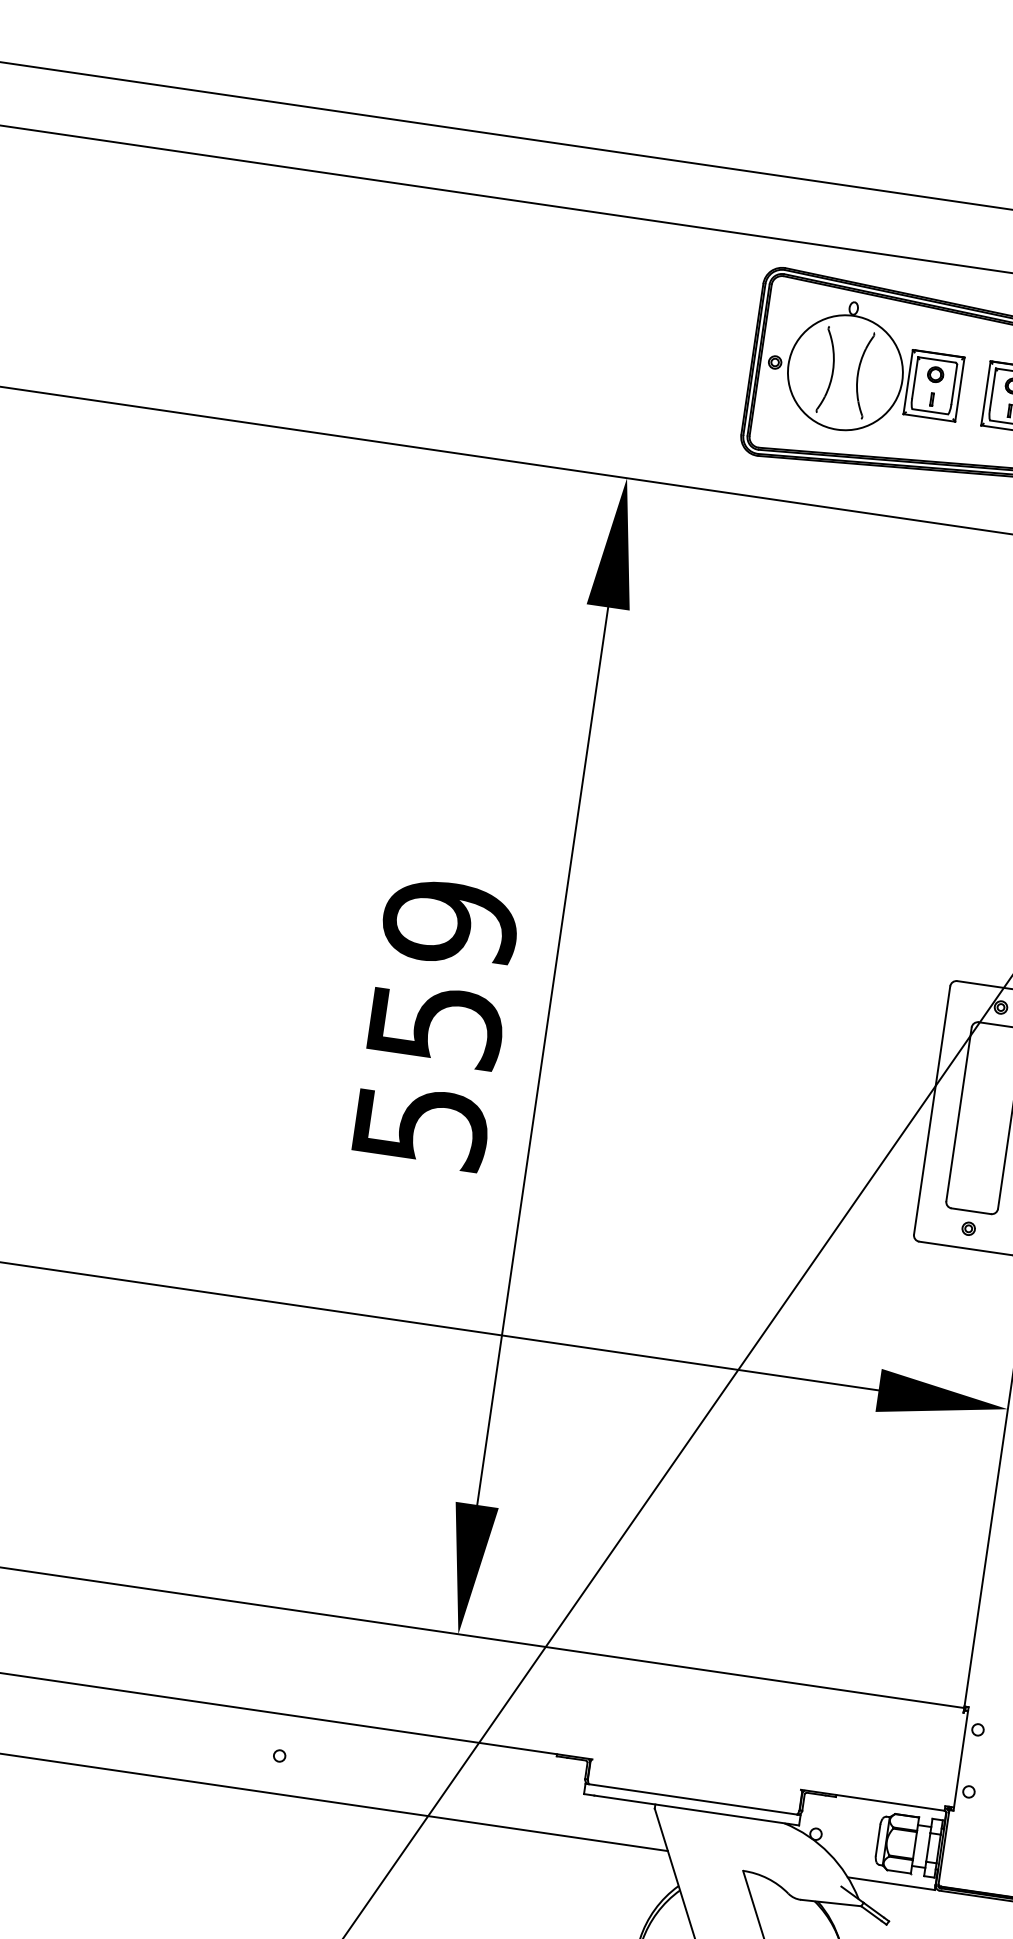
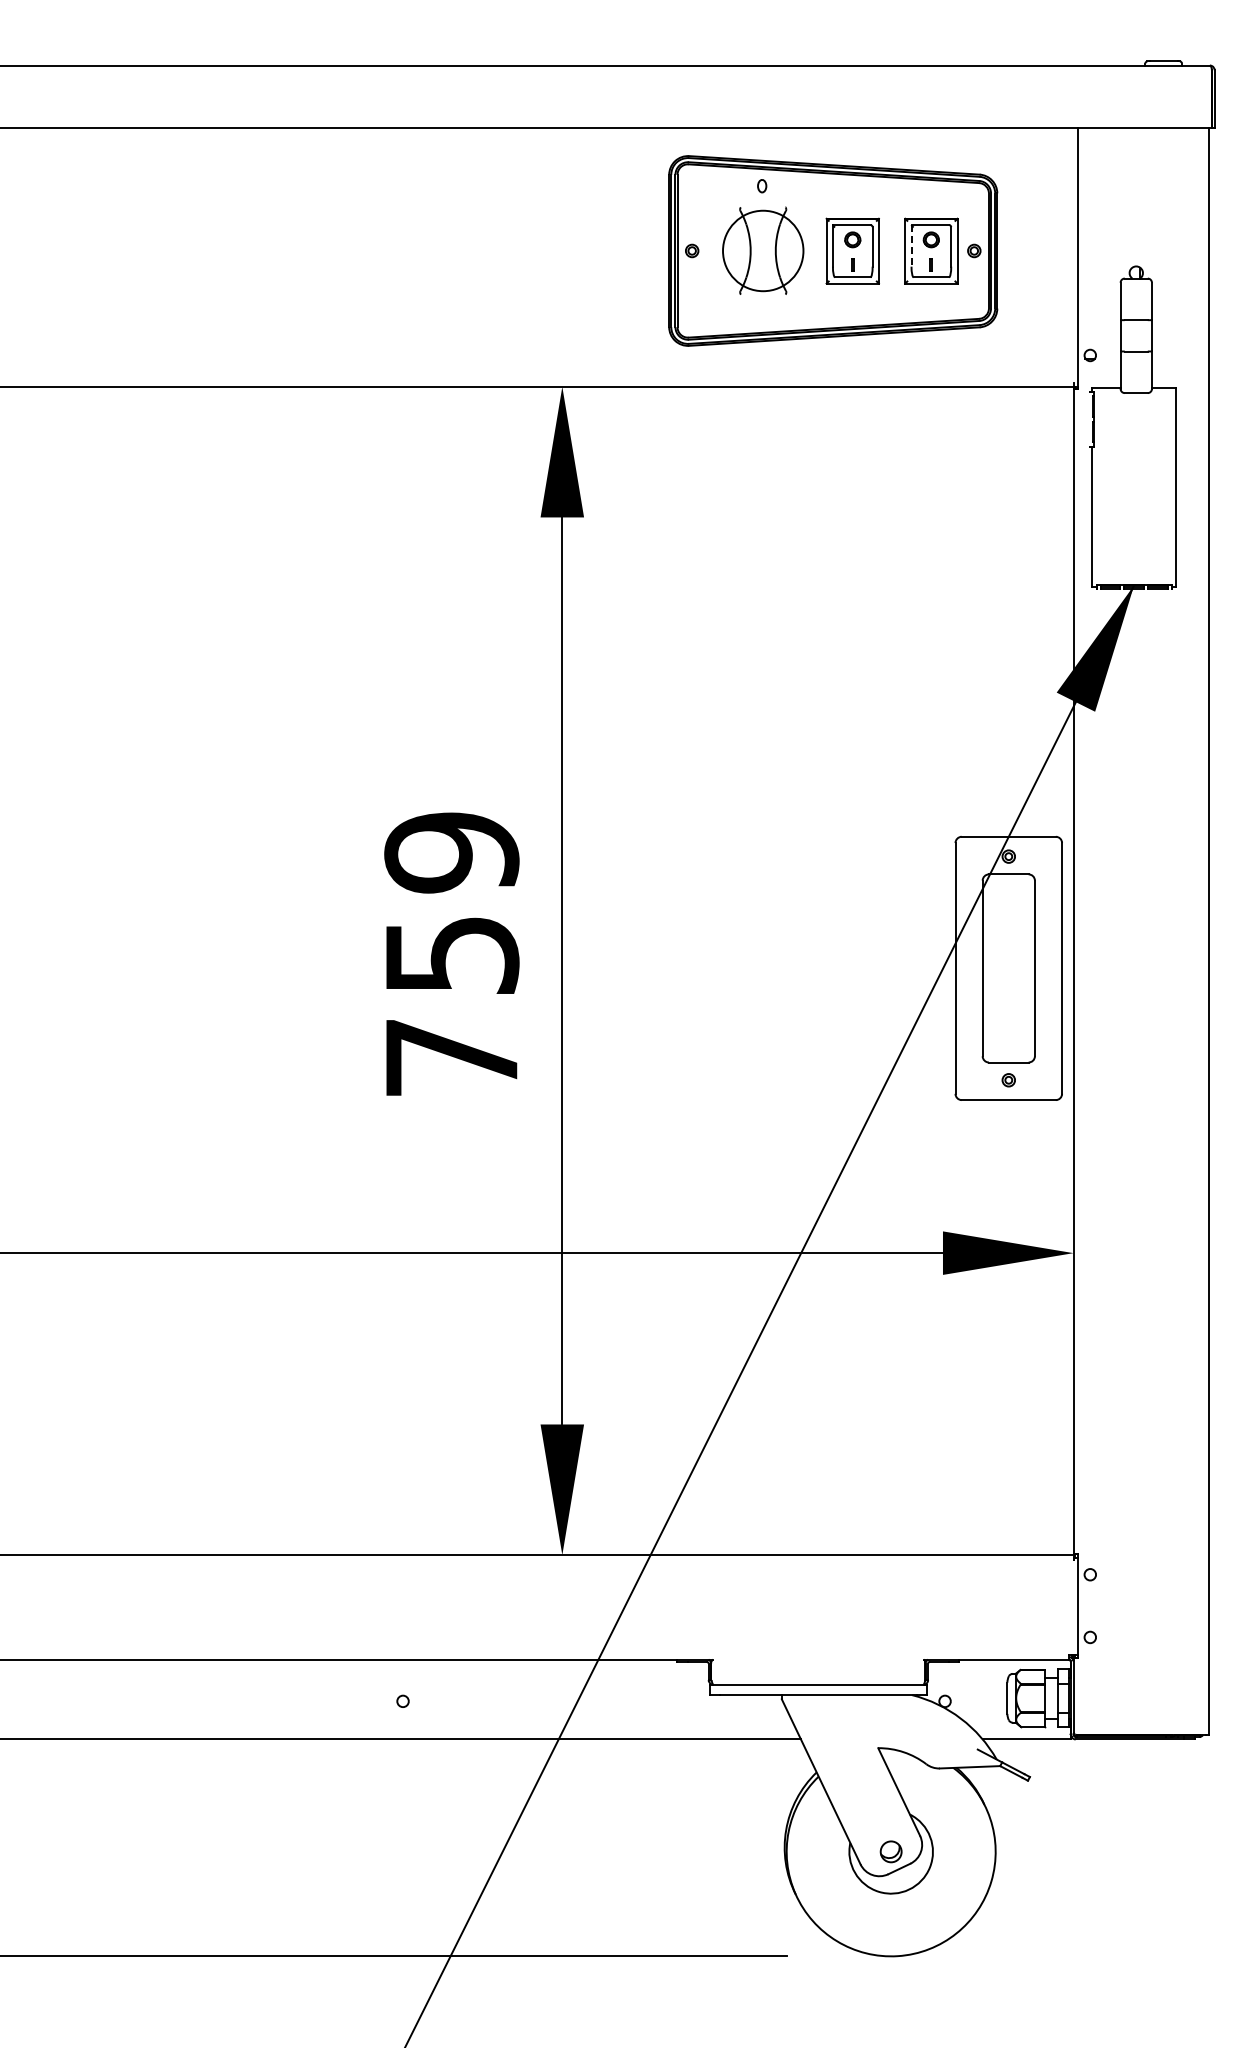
circle: (844, 372) -> (762, 250), size x0.7
line: (992, 388) -> (911, 245), solid -> dashed
text: (421, 1126) -> (452, 1058), 559 -> 759

